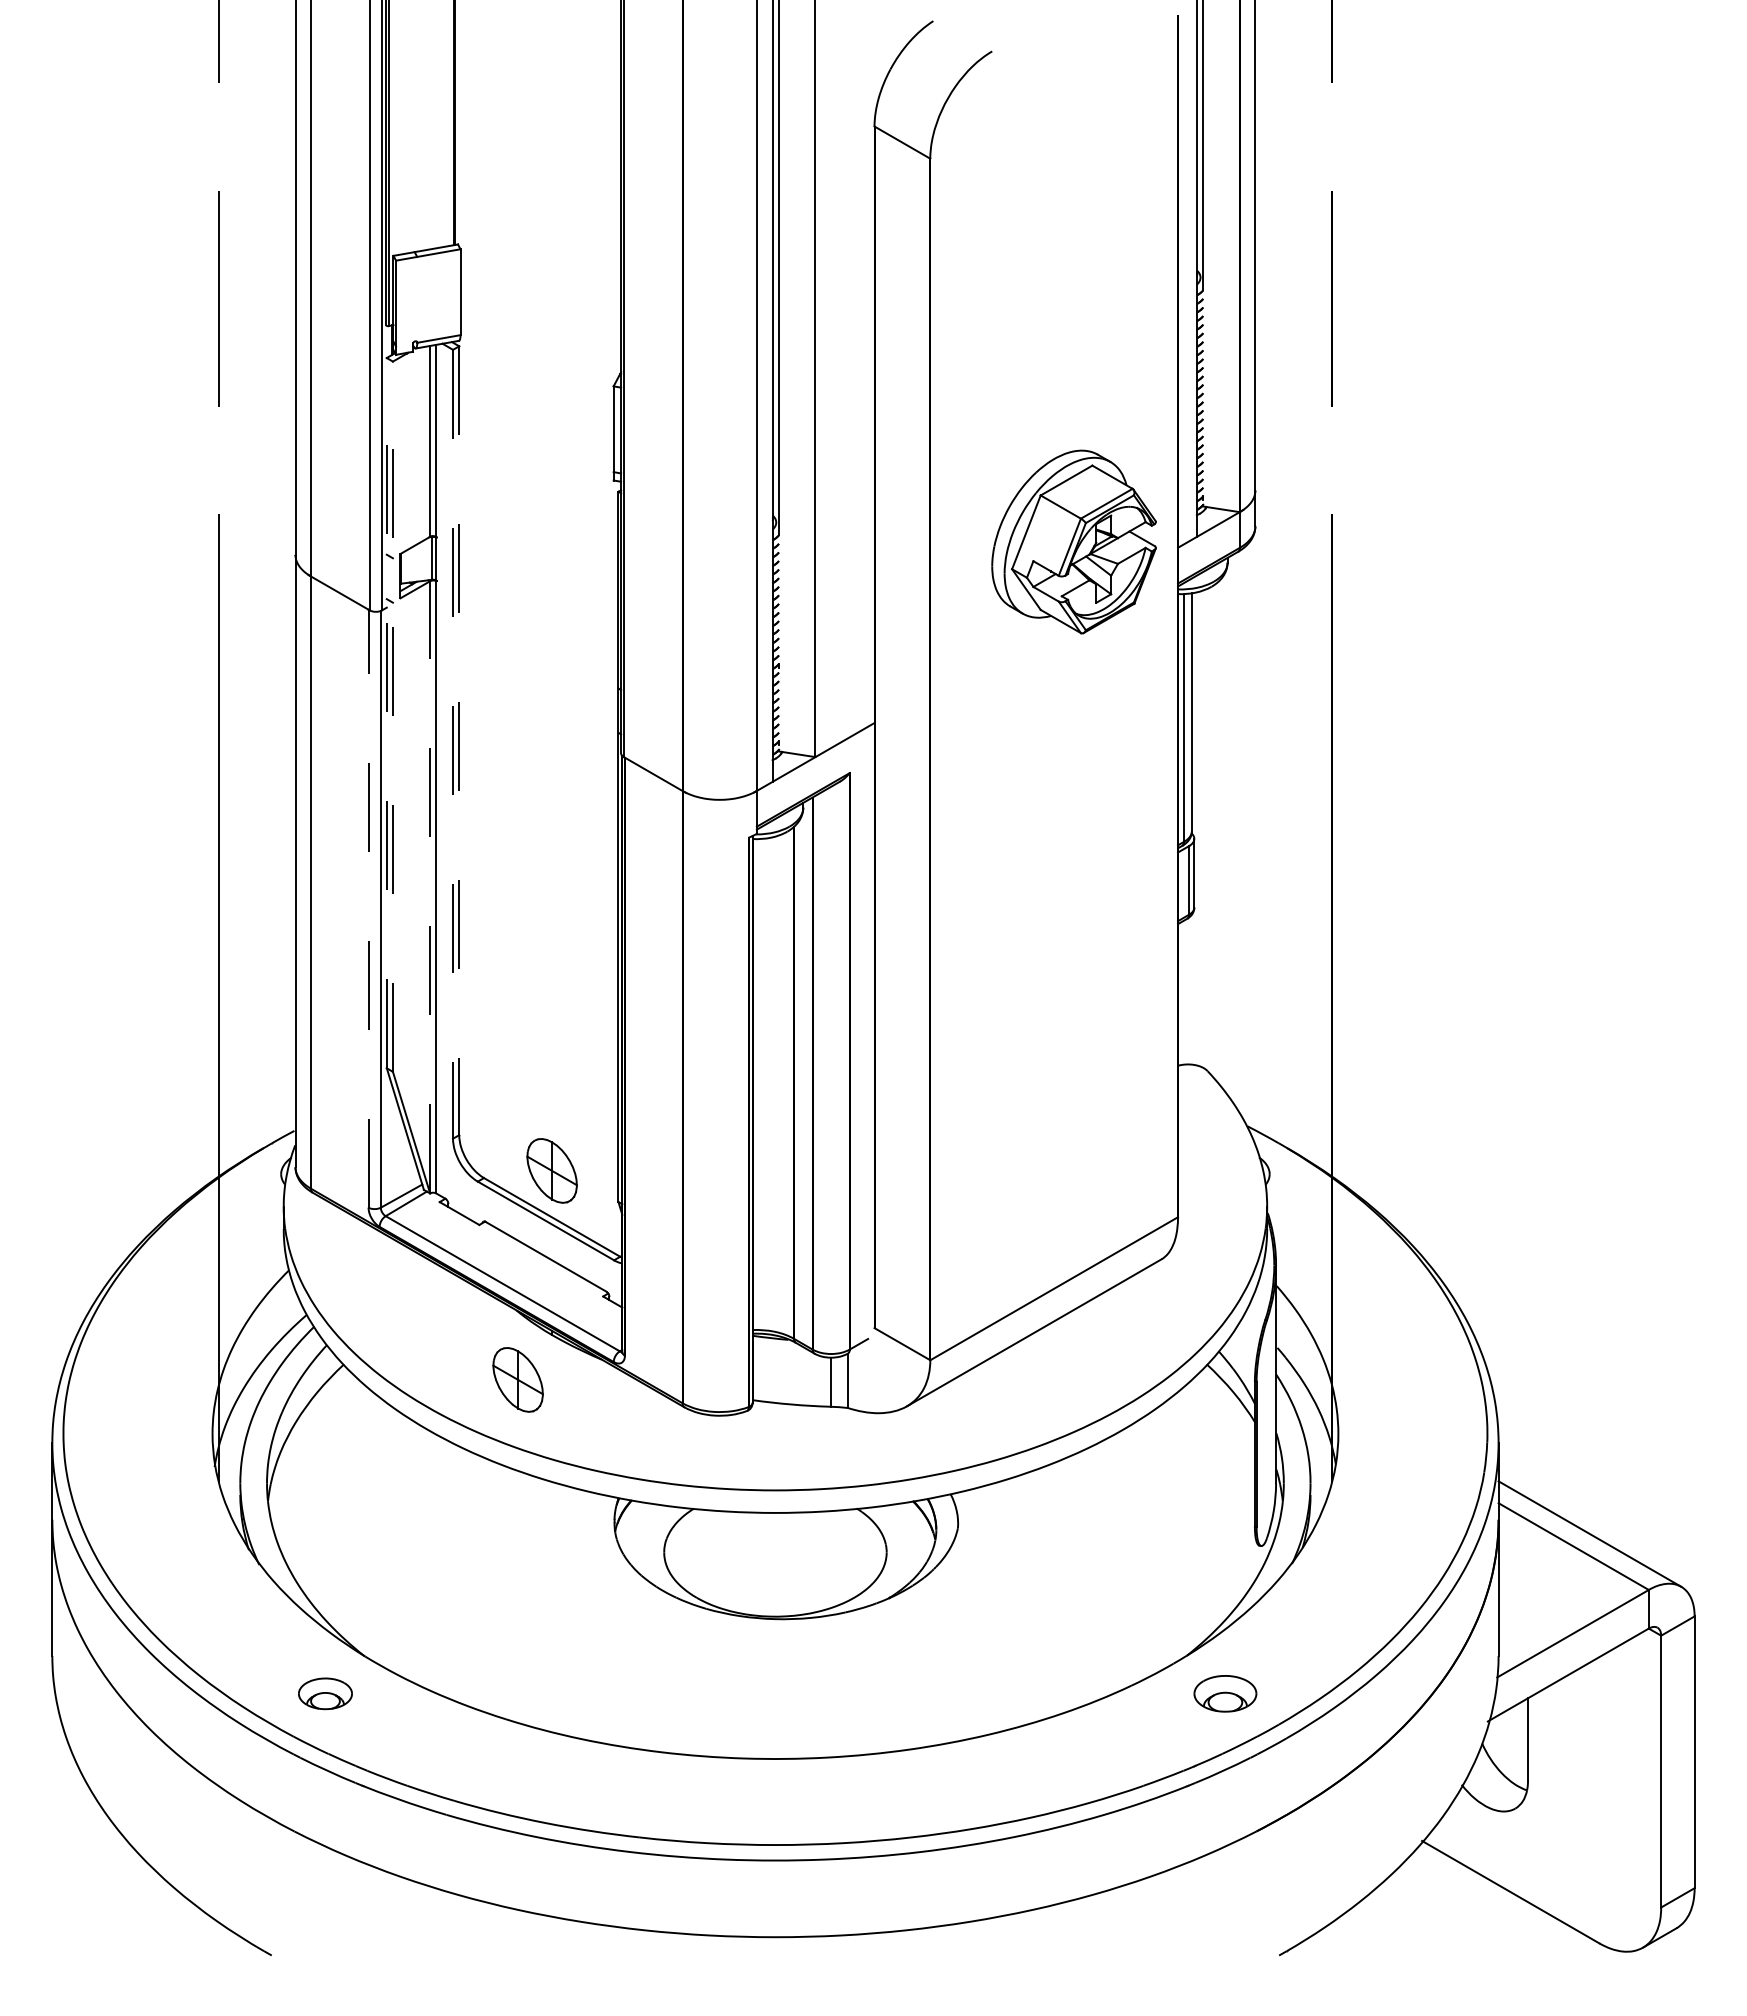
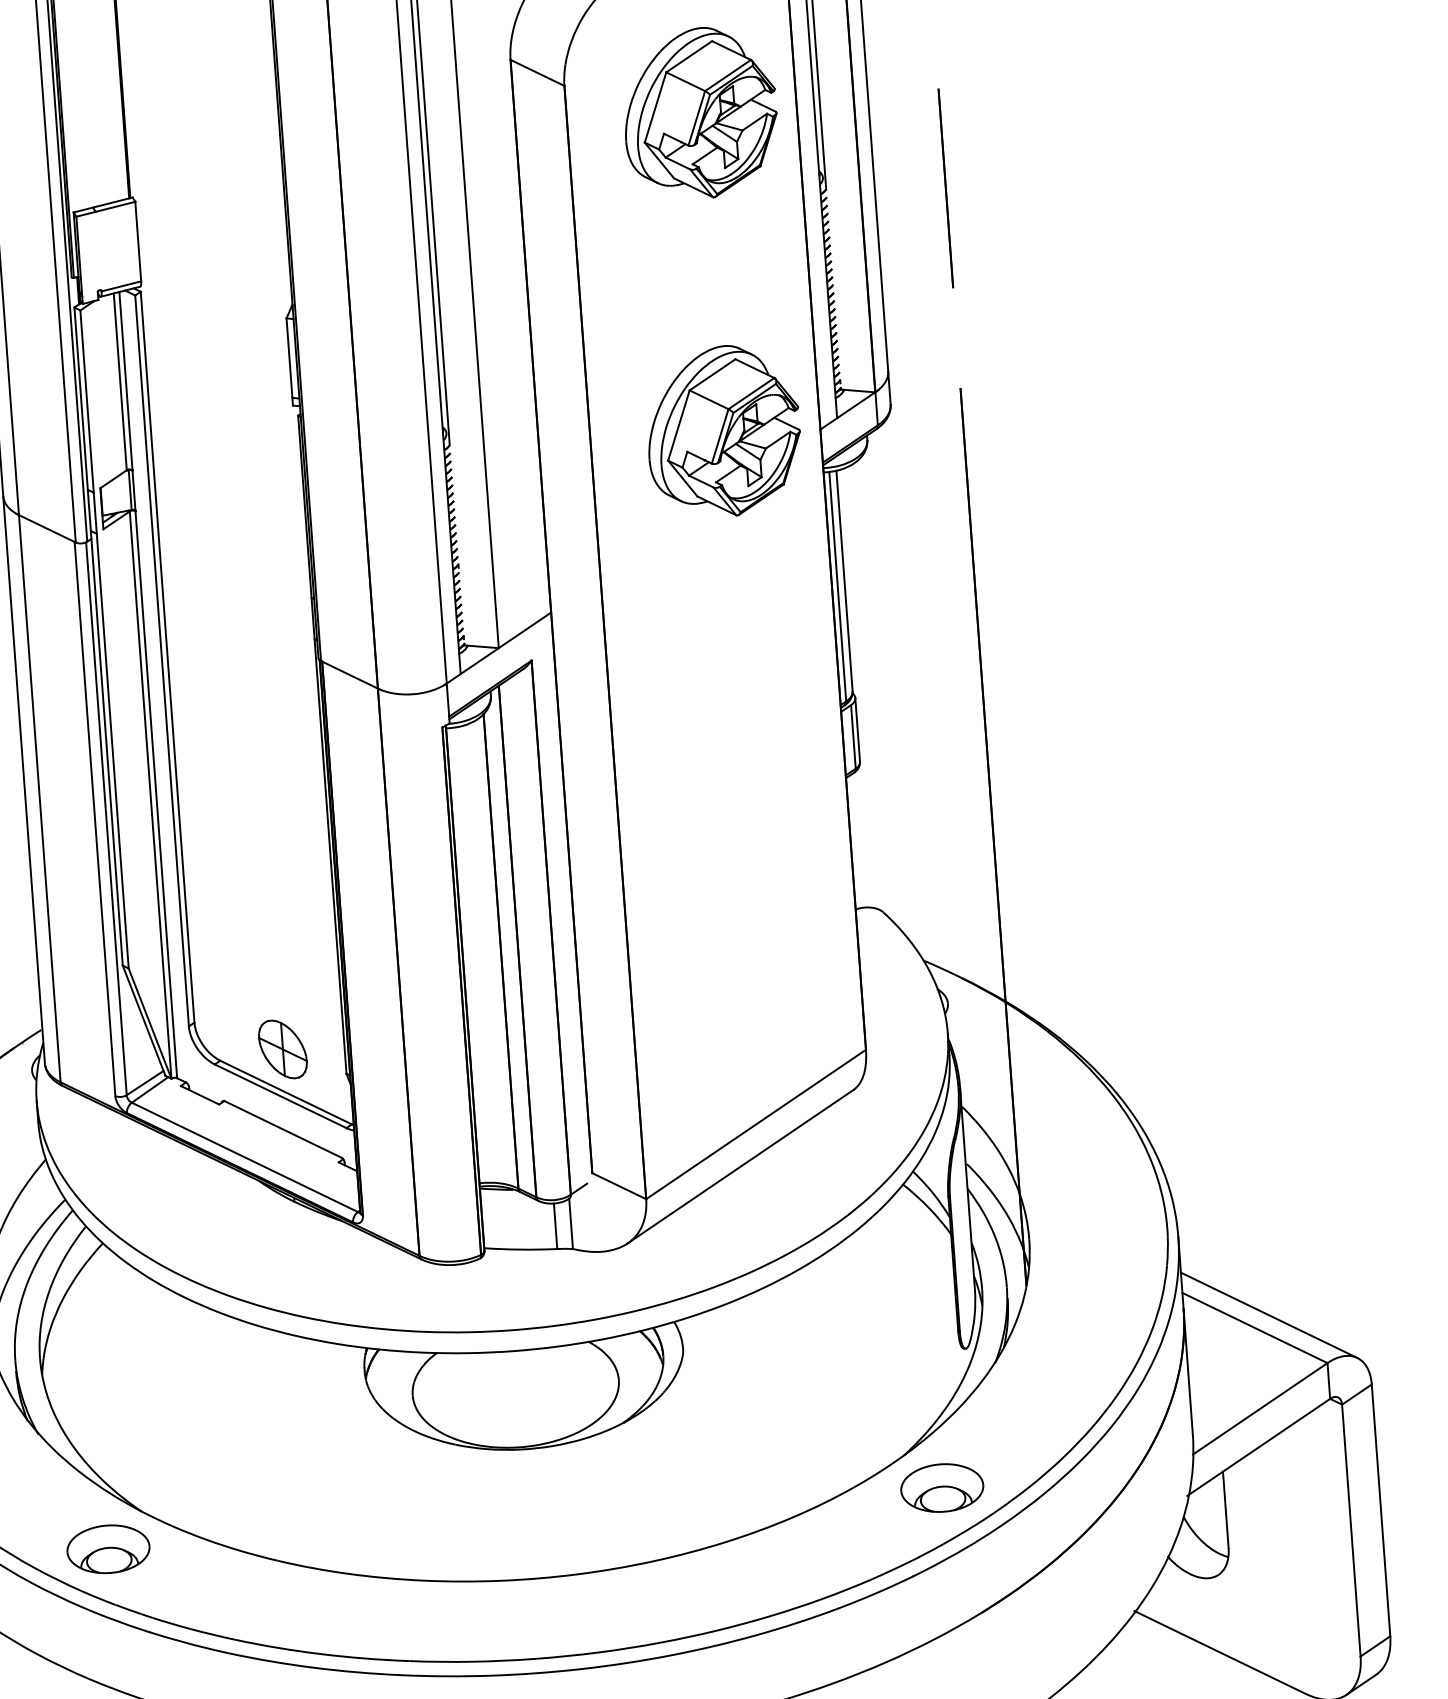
part: (1073, 198) -> (699, 113), added
line: (386, 712) -> (98, 636), dashed -> solid
line: (392, 716) -> (104, 639), dashed -> solid
line: (459, 741) -> (167, 657), dashed -> solid
line: (453, 744) -> (162, 661), dashed -> solid
line: (430, 886) -> (150, 794), dashed -> solid
line: (368, 908) -> (94, 818), dashed -> solid
part: (517, 1379) -> (265, 1245), removed
part: (325, 1693) -> (108, 1549), size x1.67
part: (1225, 1693) -> (942, 1487), size x1.43

